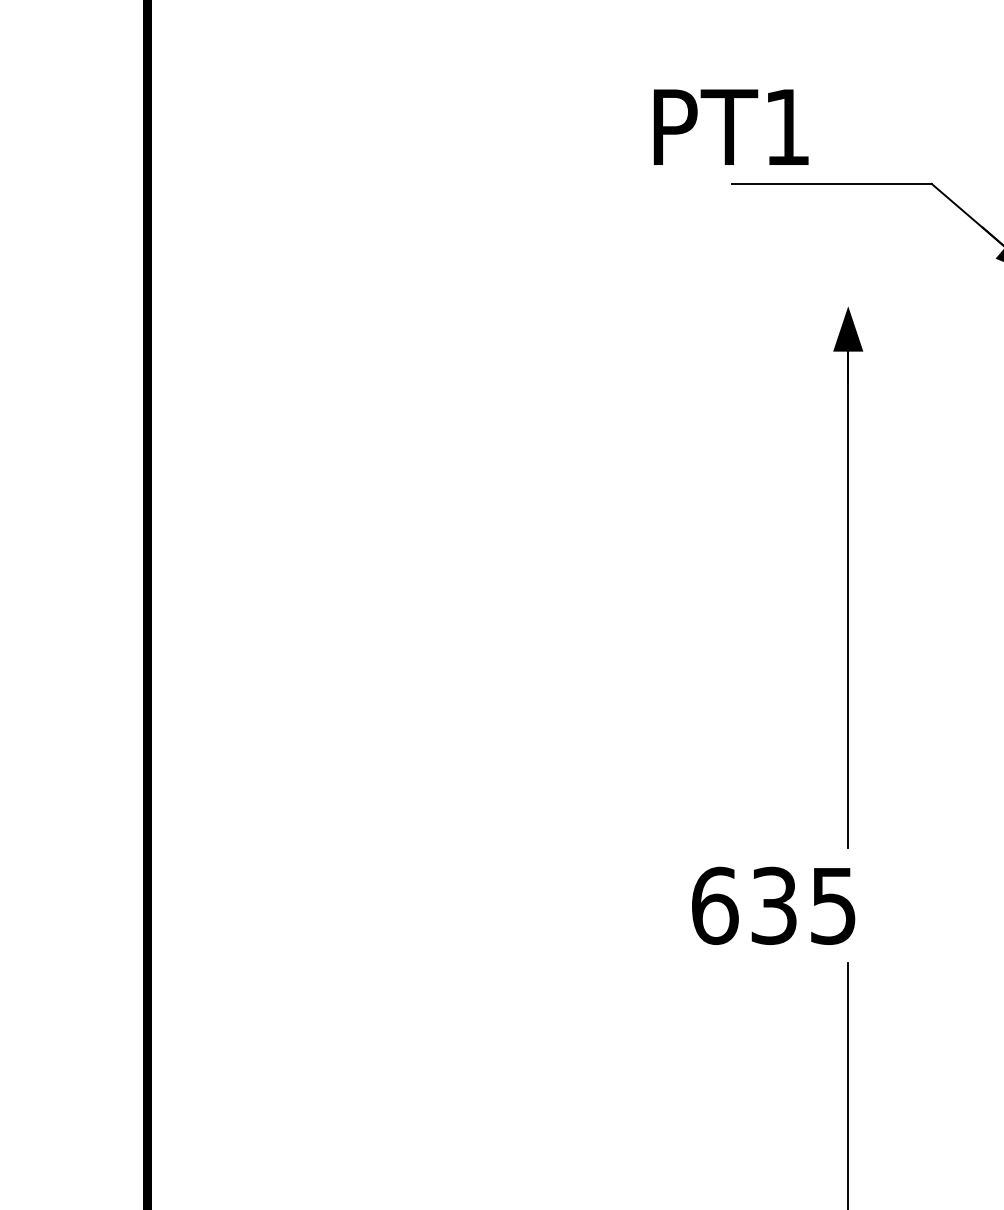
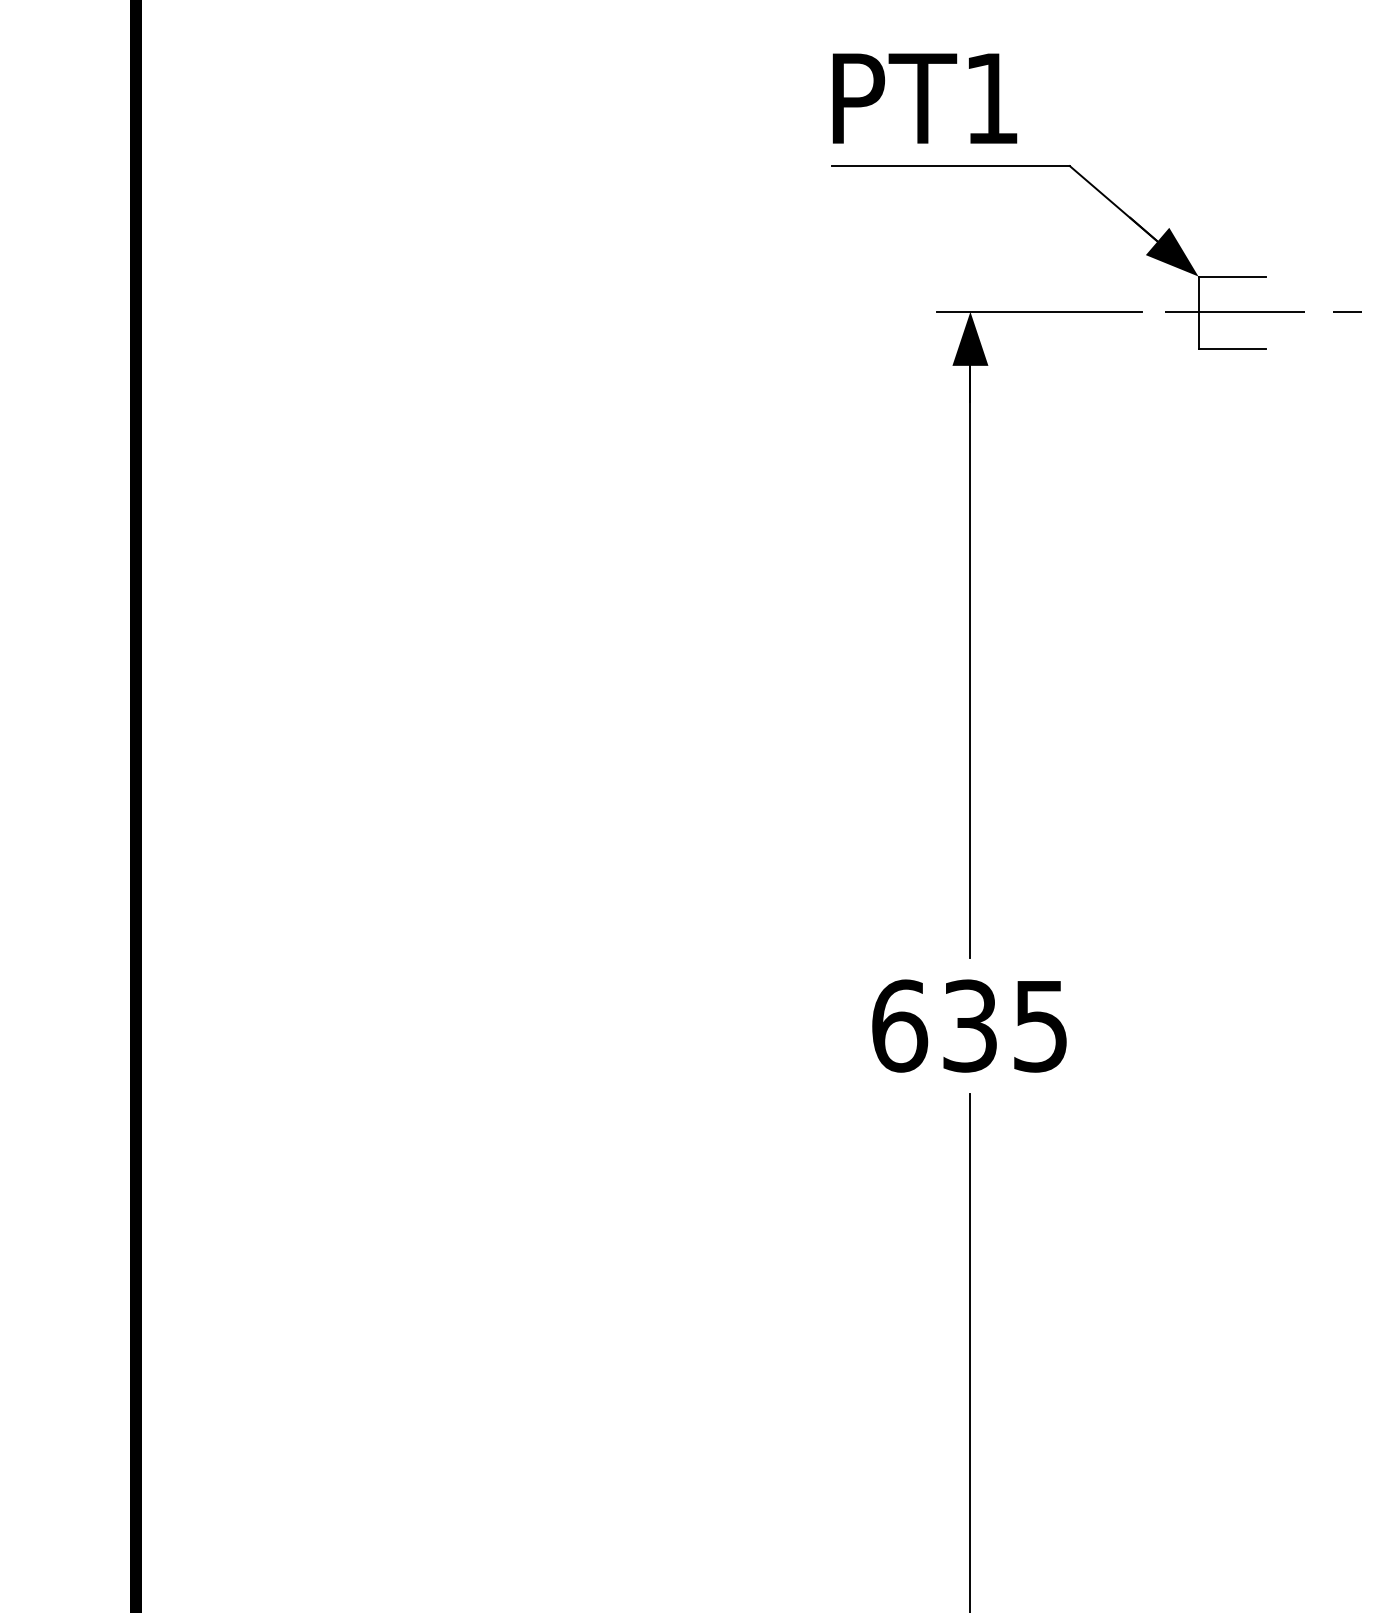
text: (730, 127) -> (924, 98), moved
line: (906, 306) -> (1039, 311), added
text: (773, 905) -> (969, 1025), moved

